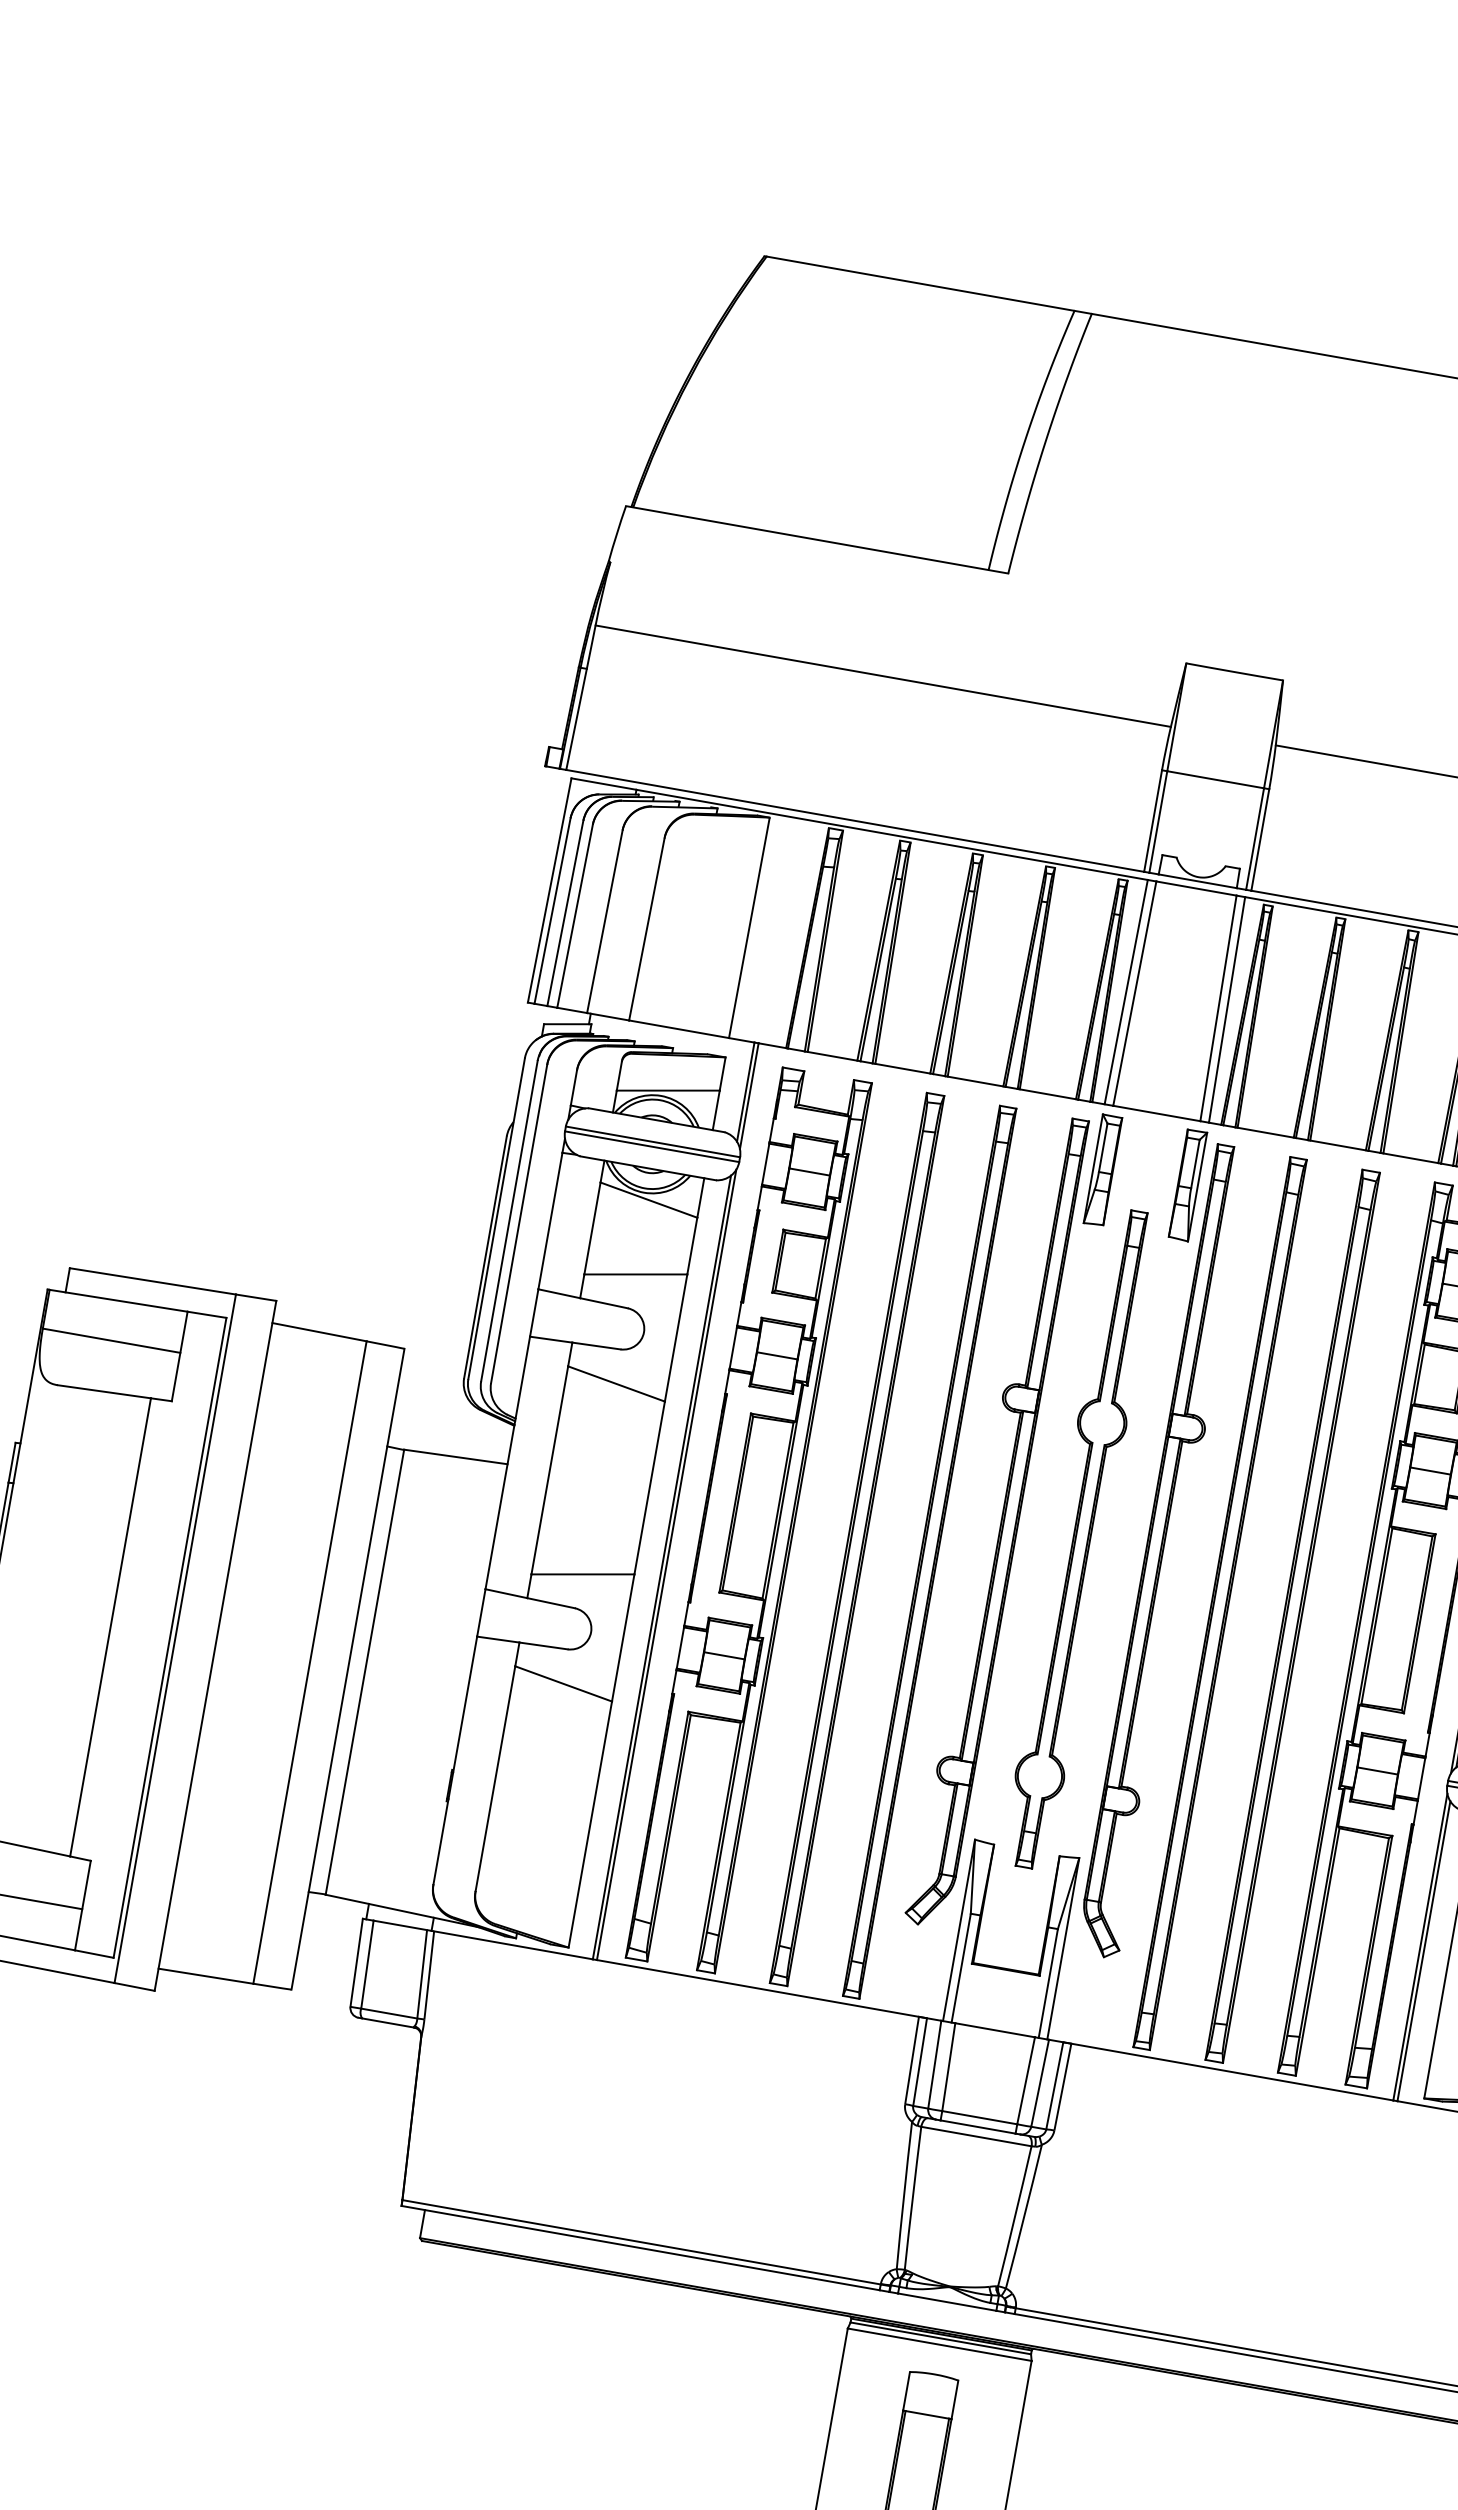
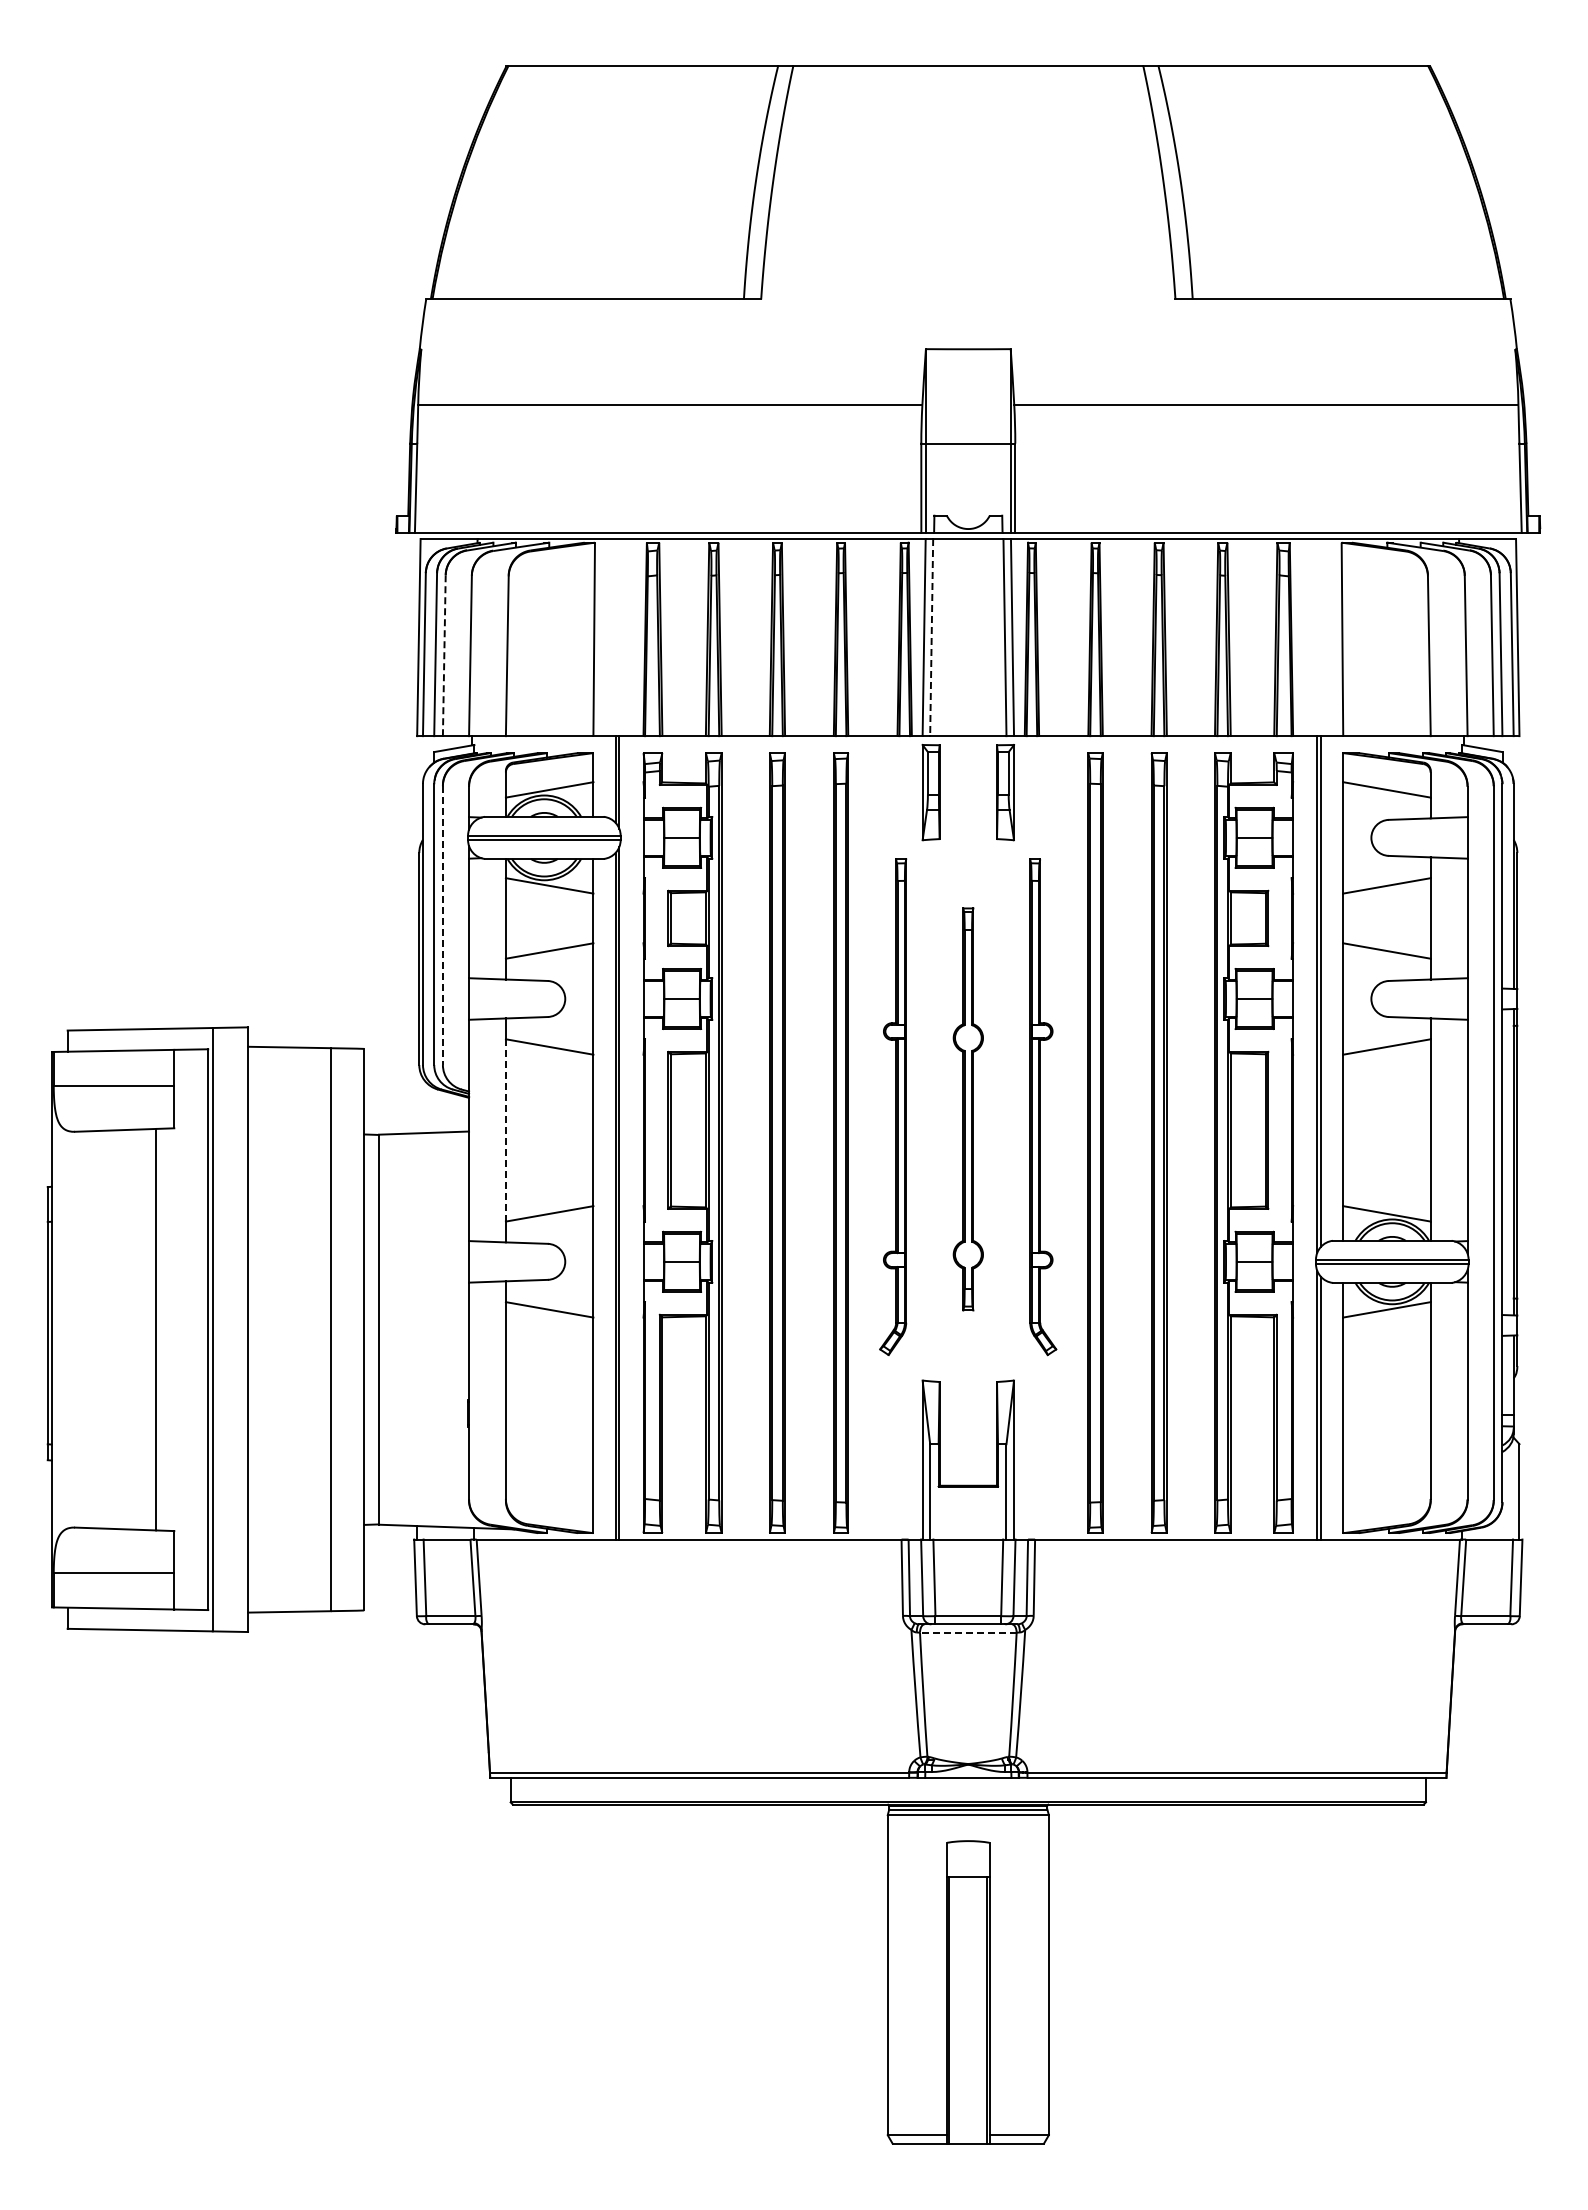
line: (575, 917) -> (444, 656), solid -> dashed
line: (1134, 993) -> (931, 637), solid -> dashed
line: (518, 1224) -> (442, 926), solid -> dashed
line: (549, 1470) -> (505, 1130), solid -> dashed
part: (995, 1521) -> (892, 1107), size x0.7
part: (1081, 1539) -> (968, 1109), size x0.7
part: (1166, 1552) -> (1042, 1107), size x0.7
line: (975, 2136) -> (967, 1632), solid -> dashed

